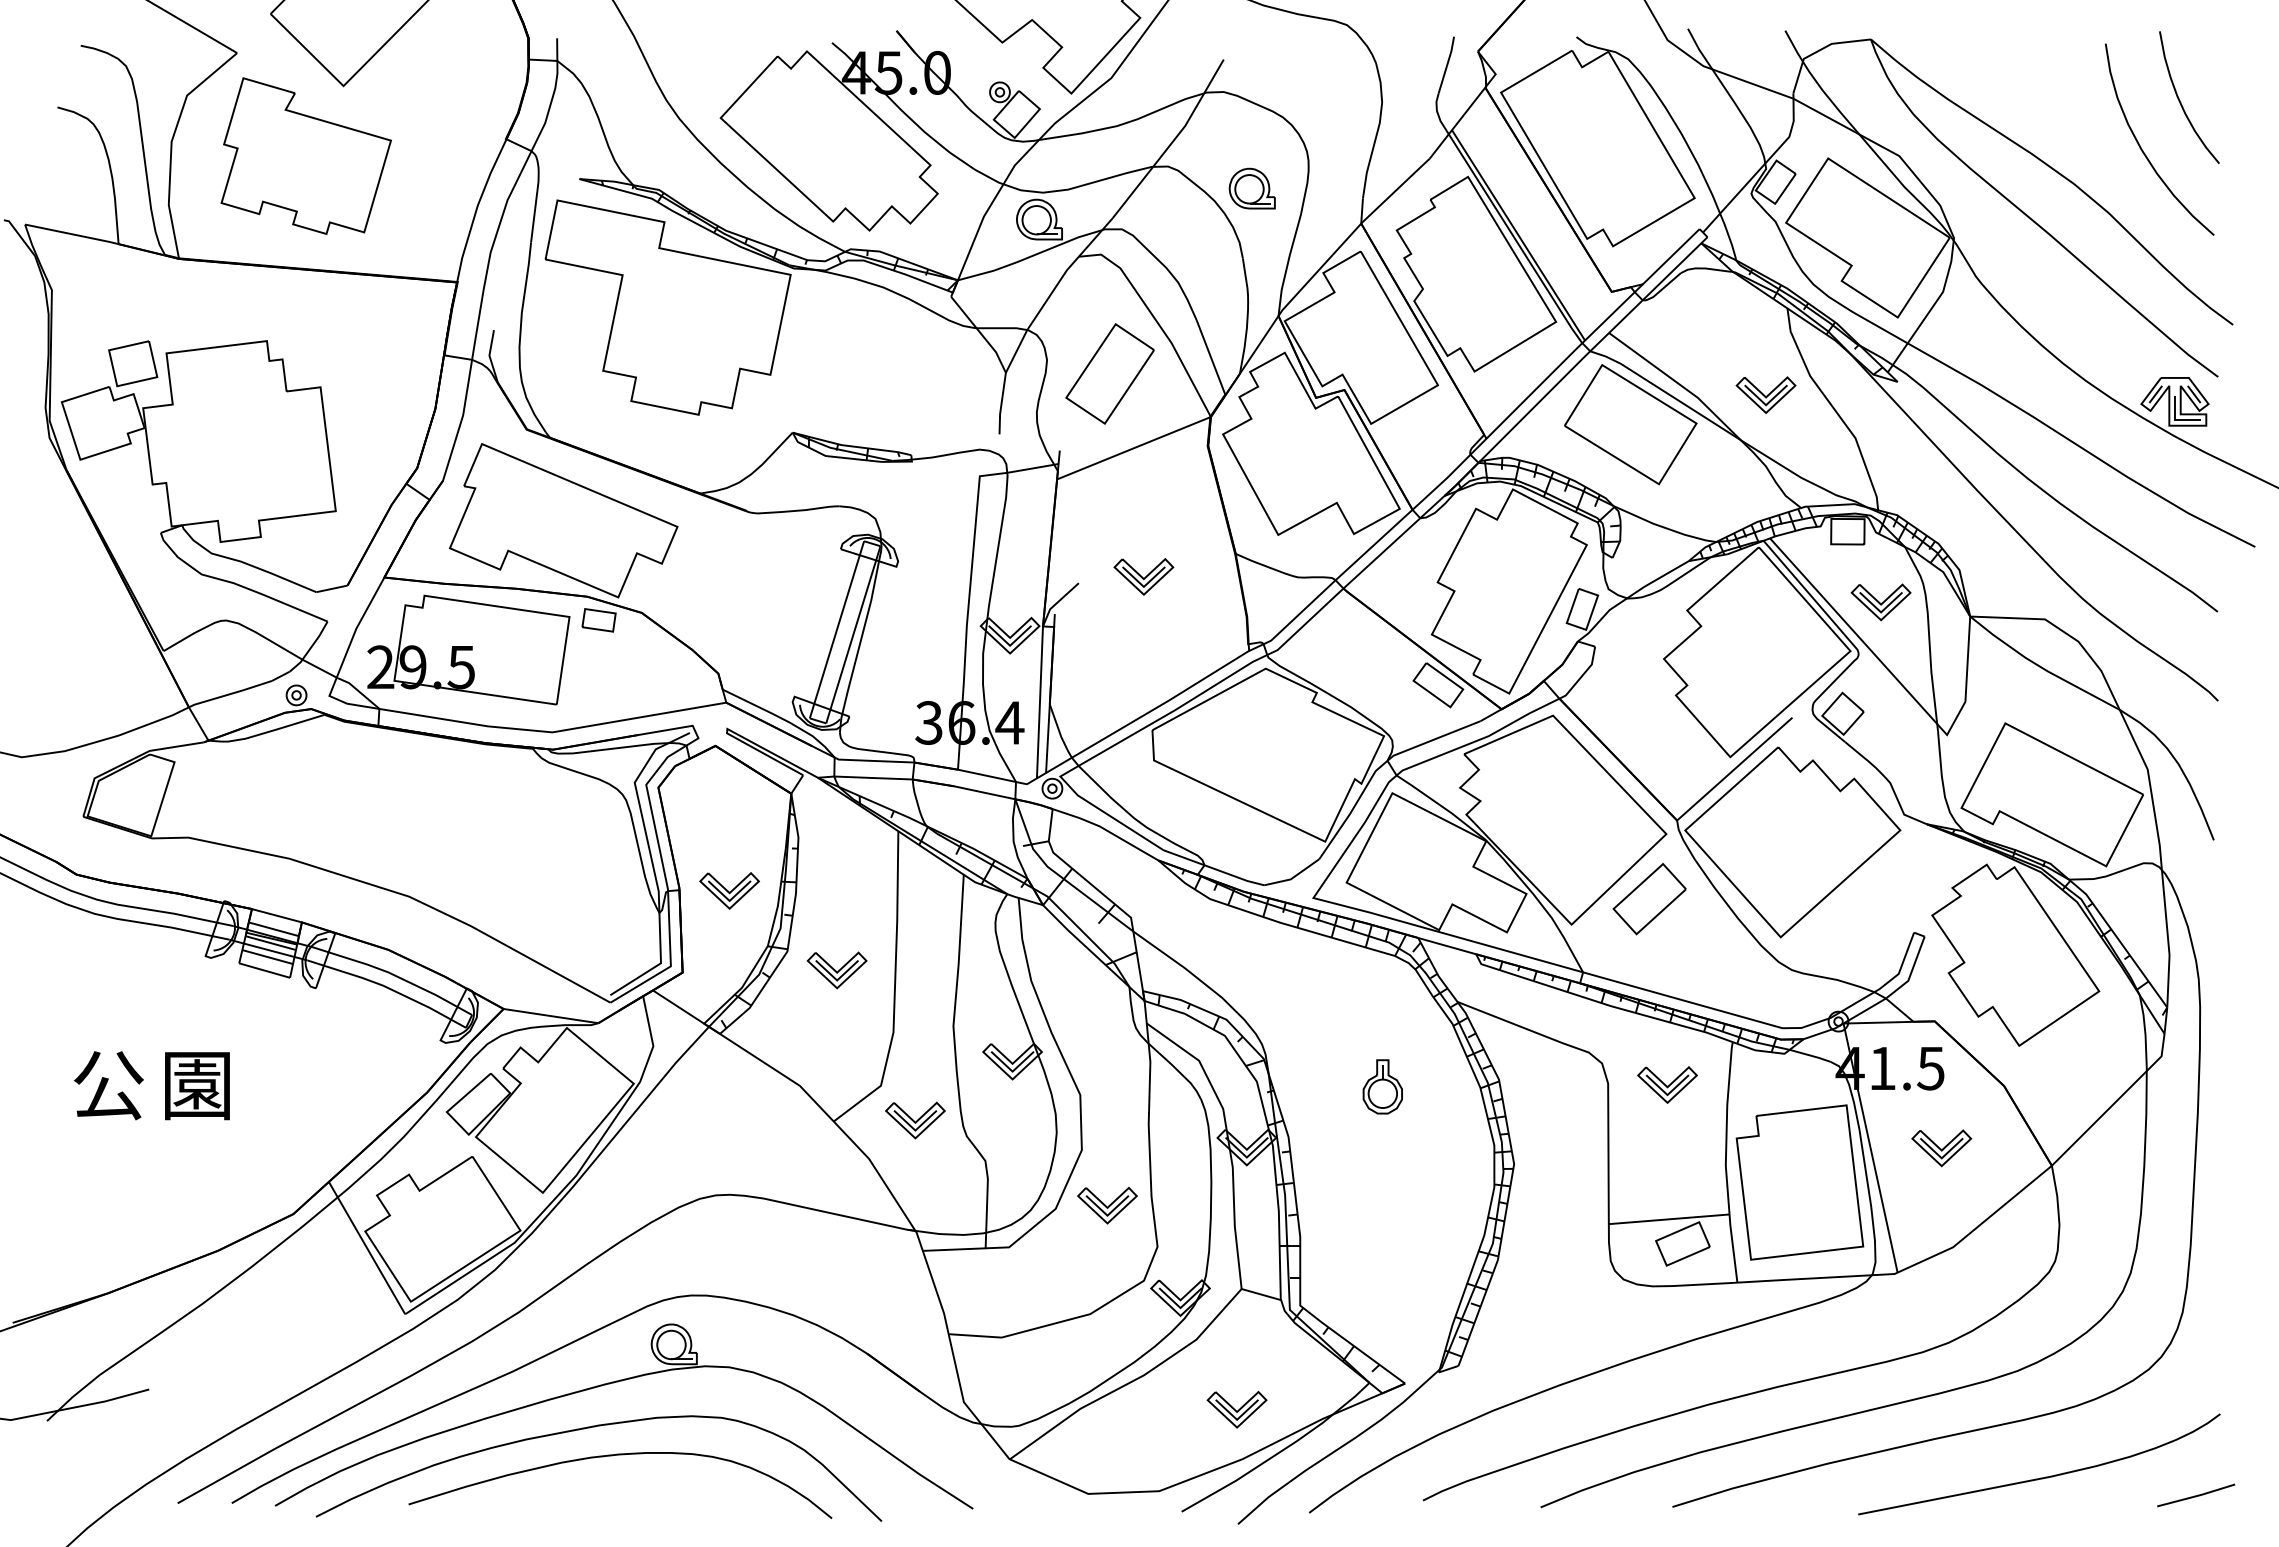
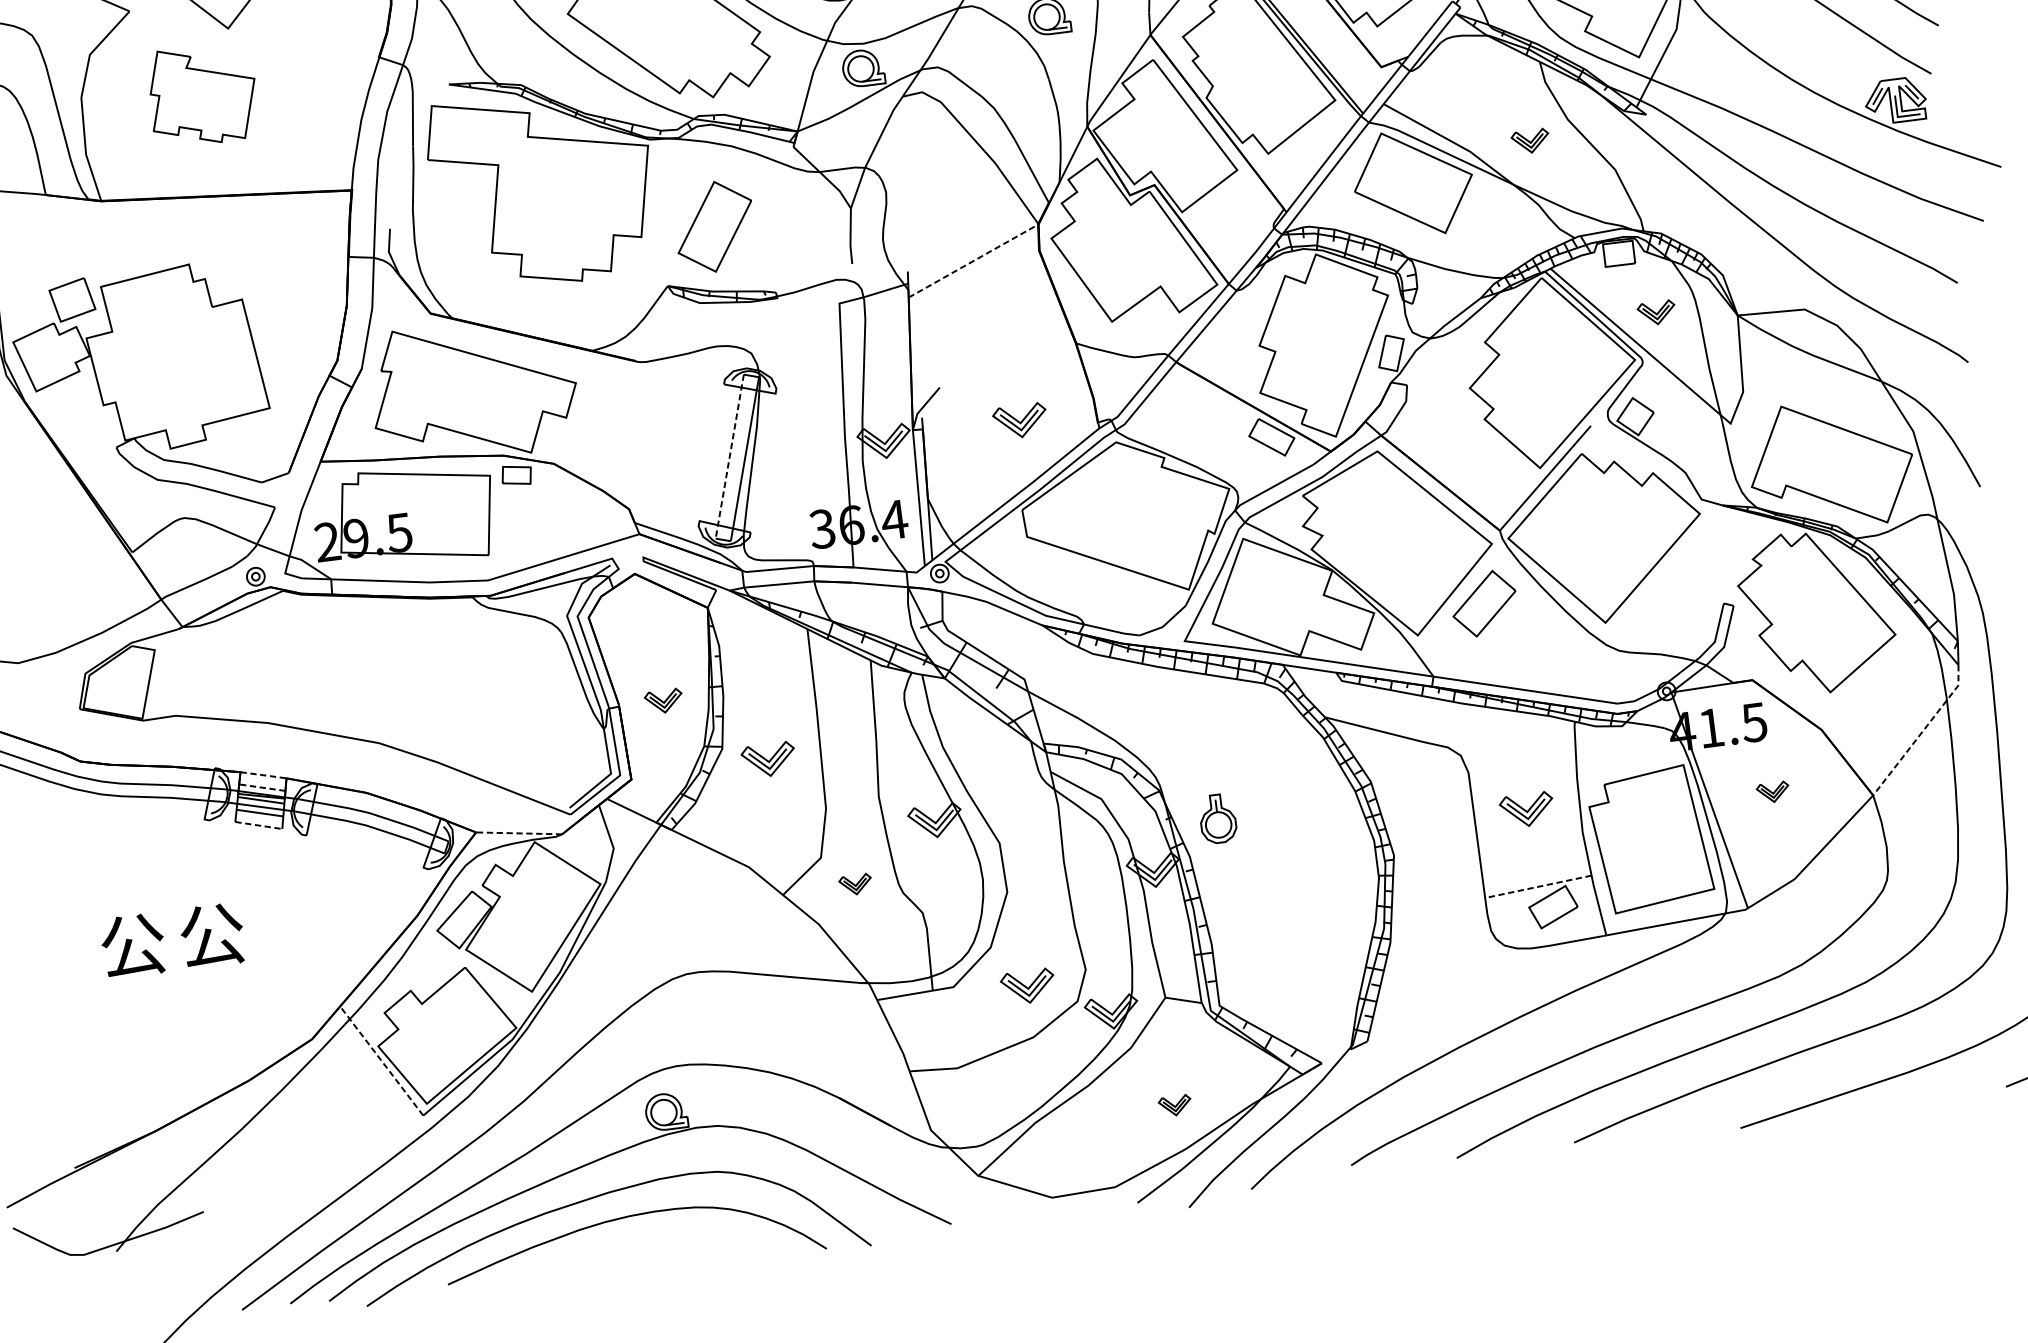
part: (305, 155) -> (202, 94), size x0.7
part: (1109, 373) -> (714, 226), moved
part: (1765, 394) -> (1530, 141), size x0.7
line: (1134, 448) -> (974, 261), solid -> dashed
part: (1143, 576) -> (1019, 420), moved
part: (1880, 602) -> (1656, 313), size x0.7
line: (836, 629) -> (729, 456), solid -> dashed
part: (729, 890) -> (663, 701), size x0.7
line: (276, 915) -> (263, 775), solid -> dashed
line: (272, 928) -> (261, 787), solid -> dashed
line: (265, 970) -> (259, 825), solid -> dashed
line: (551, 1016) -> (519, 833), solid -> dashed
part: (1667, 1084) -> (1526, 809), moved
text: (197, 1085) -> (212, 935), 園 -> 公
part: (1382, 1086) -> (1217, 818), moved
line: (2115, 1102) -> (1922, 731), solid -> dashed
part: (915, 1120) -> (855, 884), size x0.6
part: (1941, 1148) -> (1772, 792), size x0.6
part: (1107, 1205) -> (1028, 986), moved
line: (1669, 1219) -> (1538, 886), solid -> dashed
line: (366, 1247) -> (381, 1060), solid -> dashed
part: (1236, 1409) -> (1174, 1105), size x0.6

